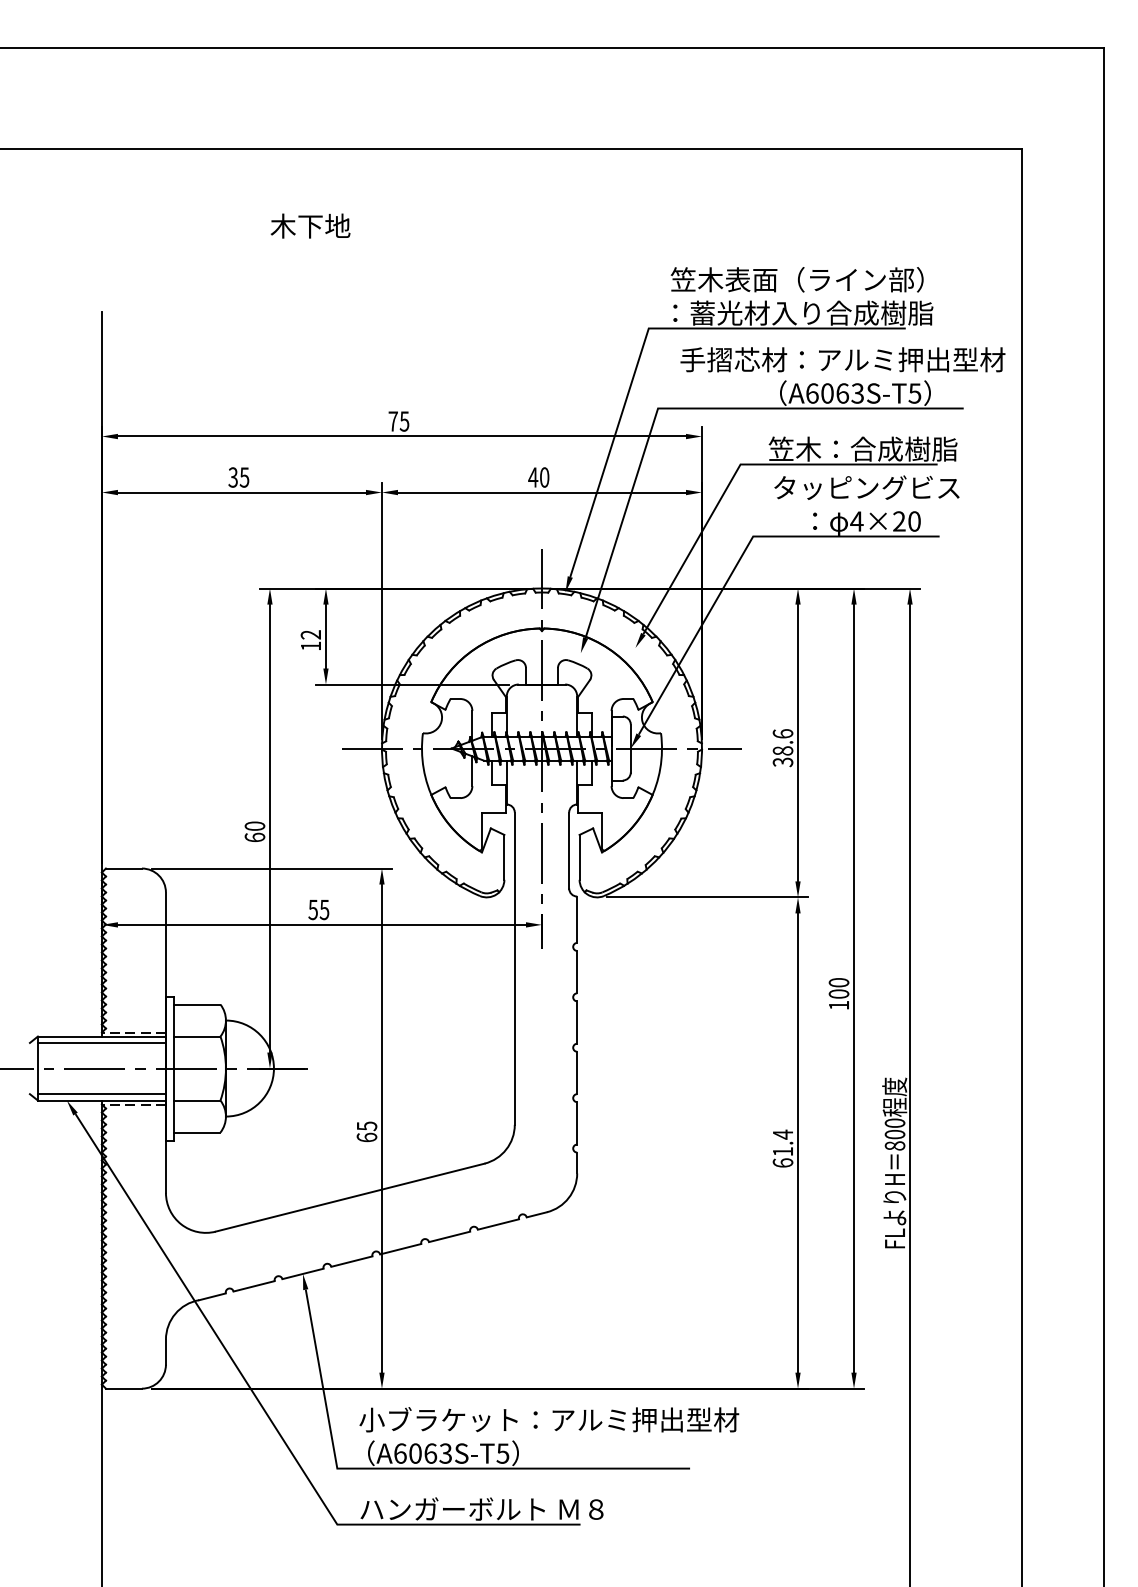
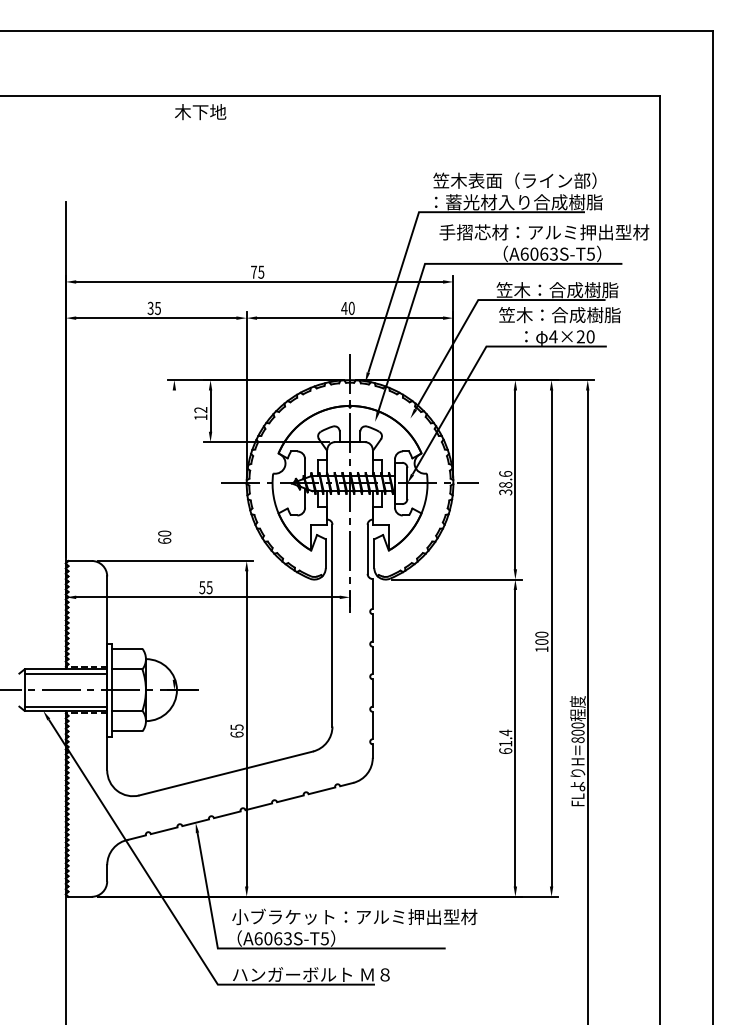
text: (310, 226) -> (200, 112), moved
text: (866, 488) -> (559, 315), タッピングビス -> 笠木：合成樹脂
line: (270, 827) -> (174, 534), removed

